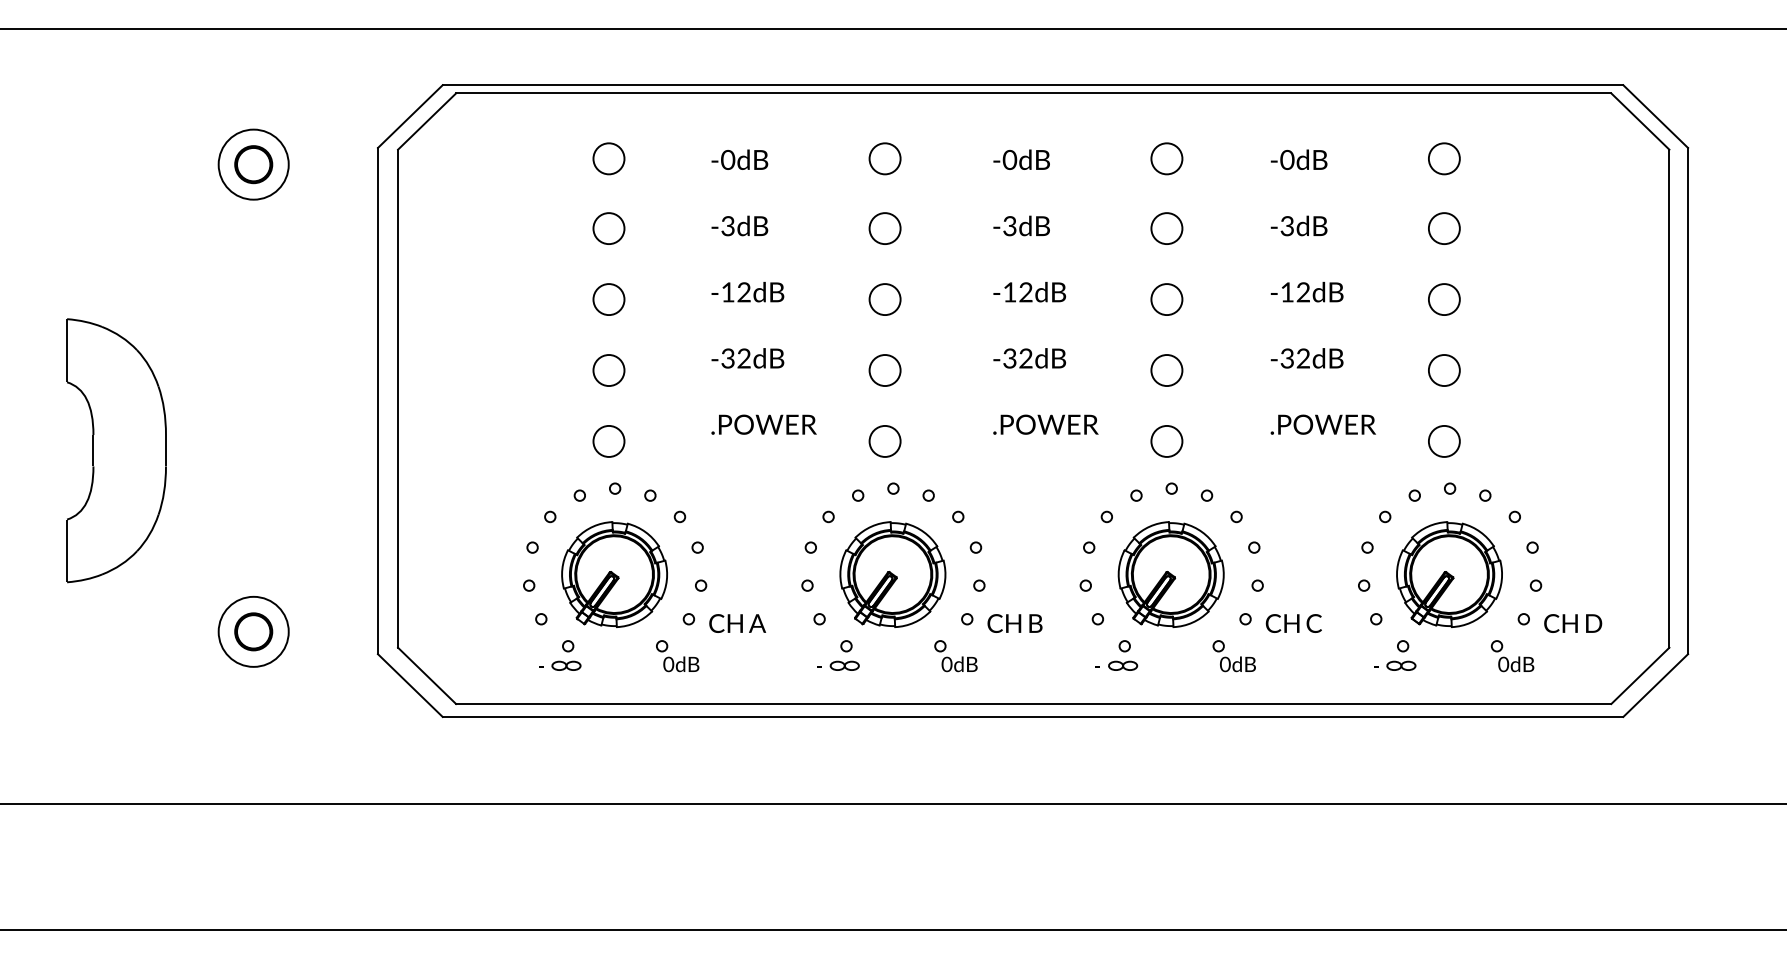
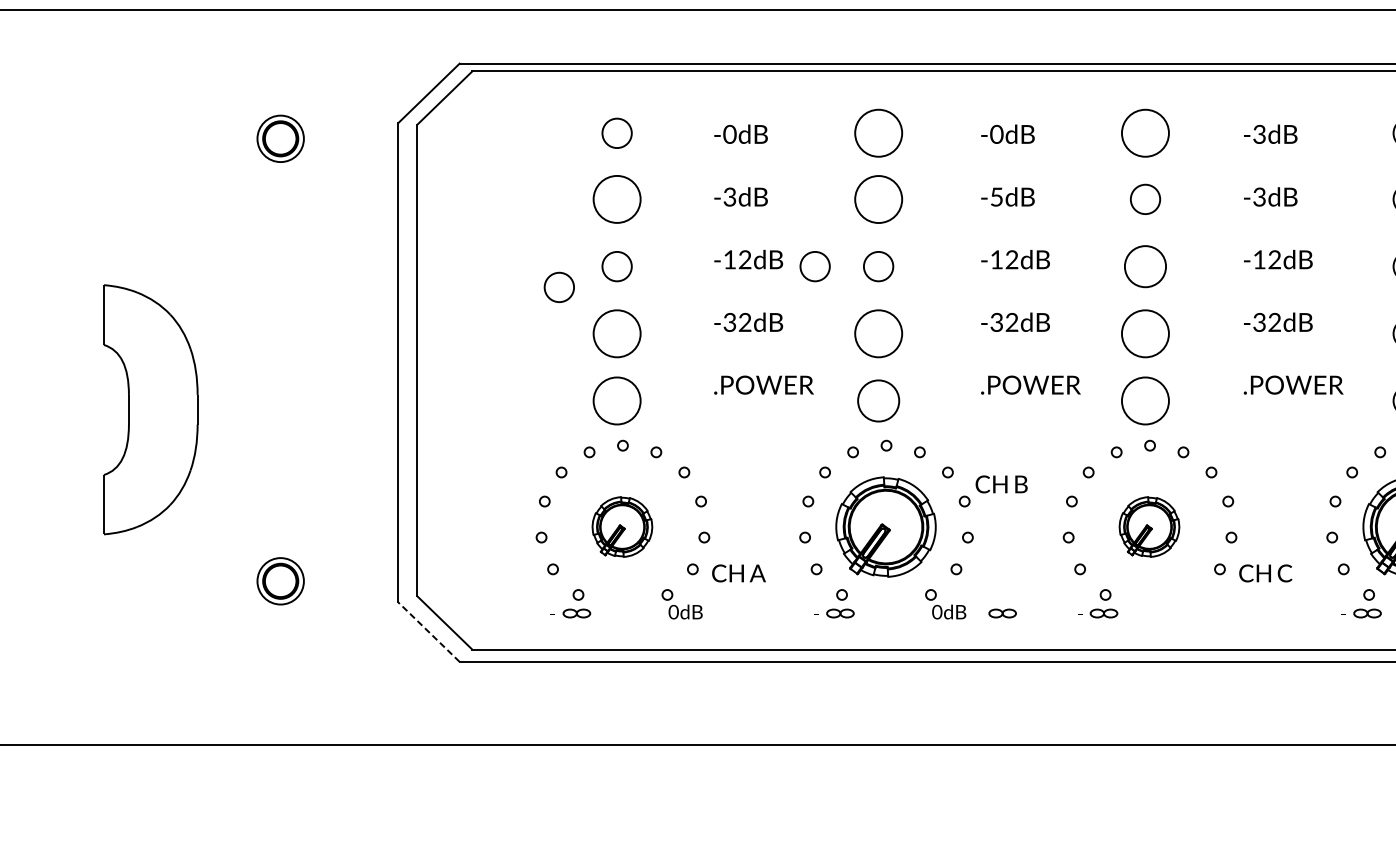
circle: (884, 158) -> (878, 133), size x1.6
circle: (1166, 158) -> (1145, 133), size x1.6
text: (1287, 159) -> (1259, 133), -0dB -> -3dB
circle: (253, 164) -> (280, 138), size x0.7
text: (1009, 226) -> (996, 197), -3dB -> -5dB
circle: (608, 228) -> (616, 199), size x1.6
circle: (884, 228) -> (878, 199), size x1.6
circle: (817, 299) -> (814, 266), added
circle: (1166, 299) -> (1145, 266), size x1.4
circle: (547, 321) -> (558, 287), added
circle: (608, 370) -> (616, 333), size x1.6
circle: (884, 370) -> (878, 333), size x1.6
circle: (1166, 370) -> (1145, 333), size x1.6
circle: (608, 441) -> (616, 401), size x1.6
circle: (884, 441) -> (878, 401), size x1.4
circle: (1166, 441) -> (1145, 401), size x1.6
part: (614, 574) -> (622, 526), size x0.6
part: (1170, 574) -> (1148, 526), size x0.6
text: (1014, 623) -> (1001, 484), moved
circle: (253, 631) -> (280, 580), size x0.7
part: (1233, 656) -> (1208, 604), removed
part: (1016, 665) -> (1003, 613), added
line: (409, 685) -> (428, 632), solid -> dashed

